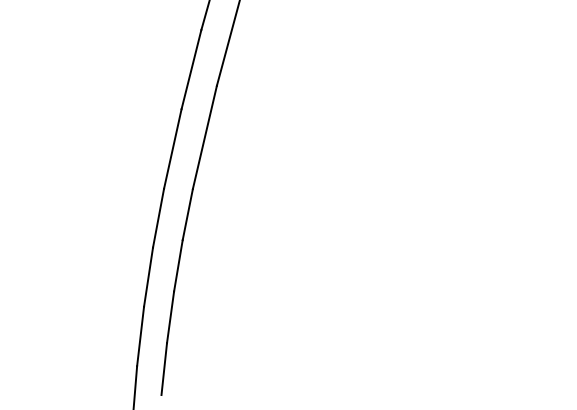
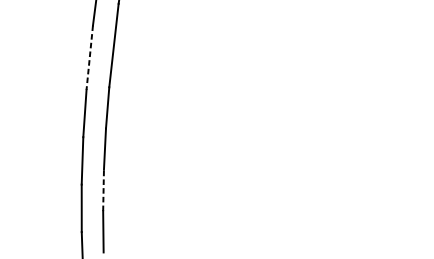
line: (172, 149) -> (89, 58), solid -> dashed
line: (170, 316) -> (103, 189), solid -> dashed

